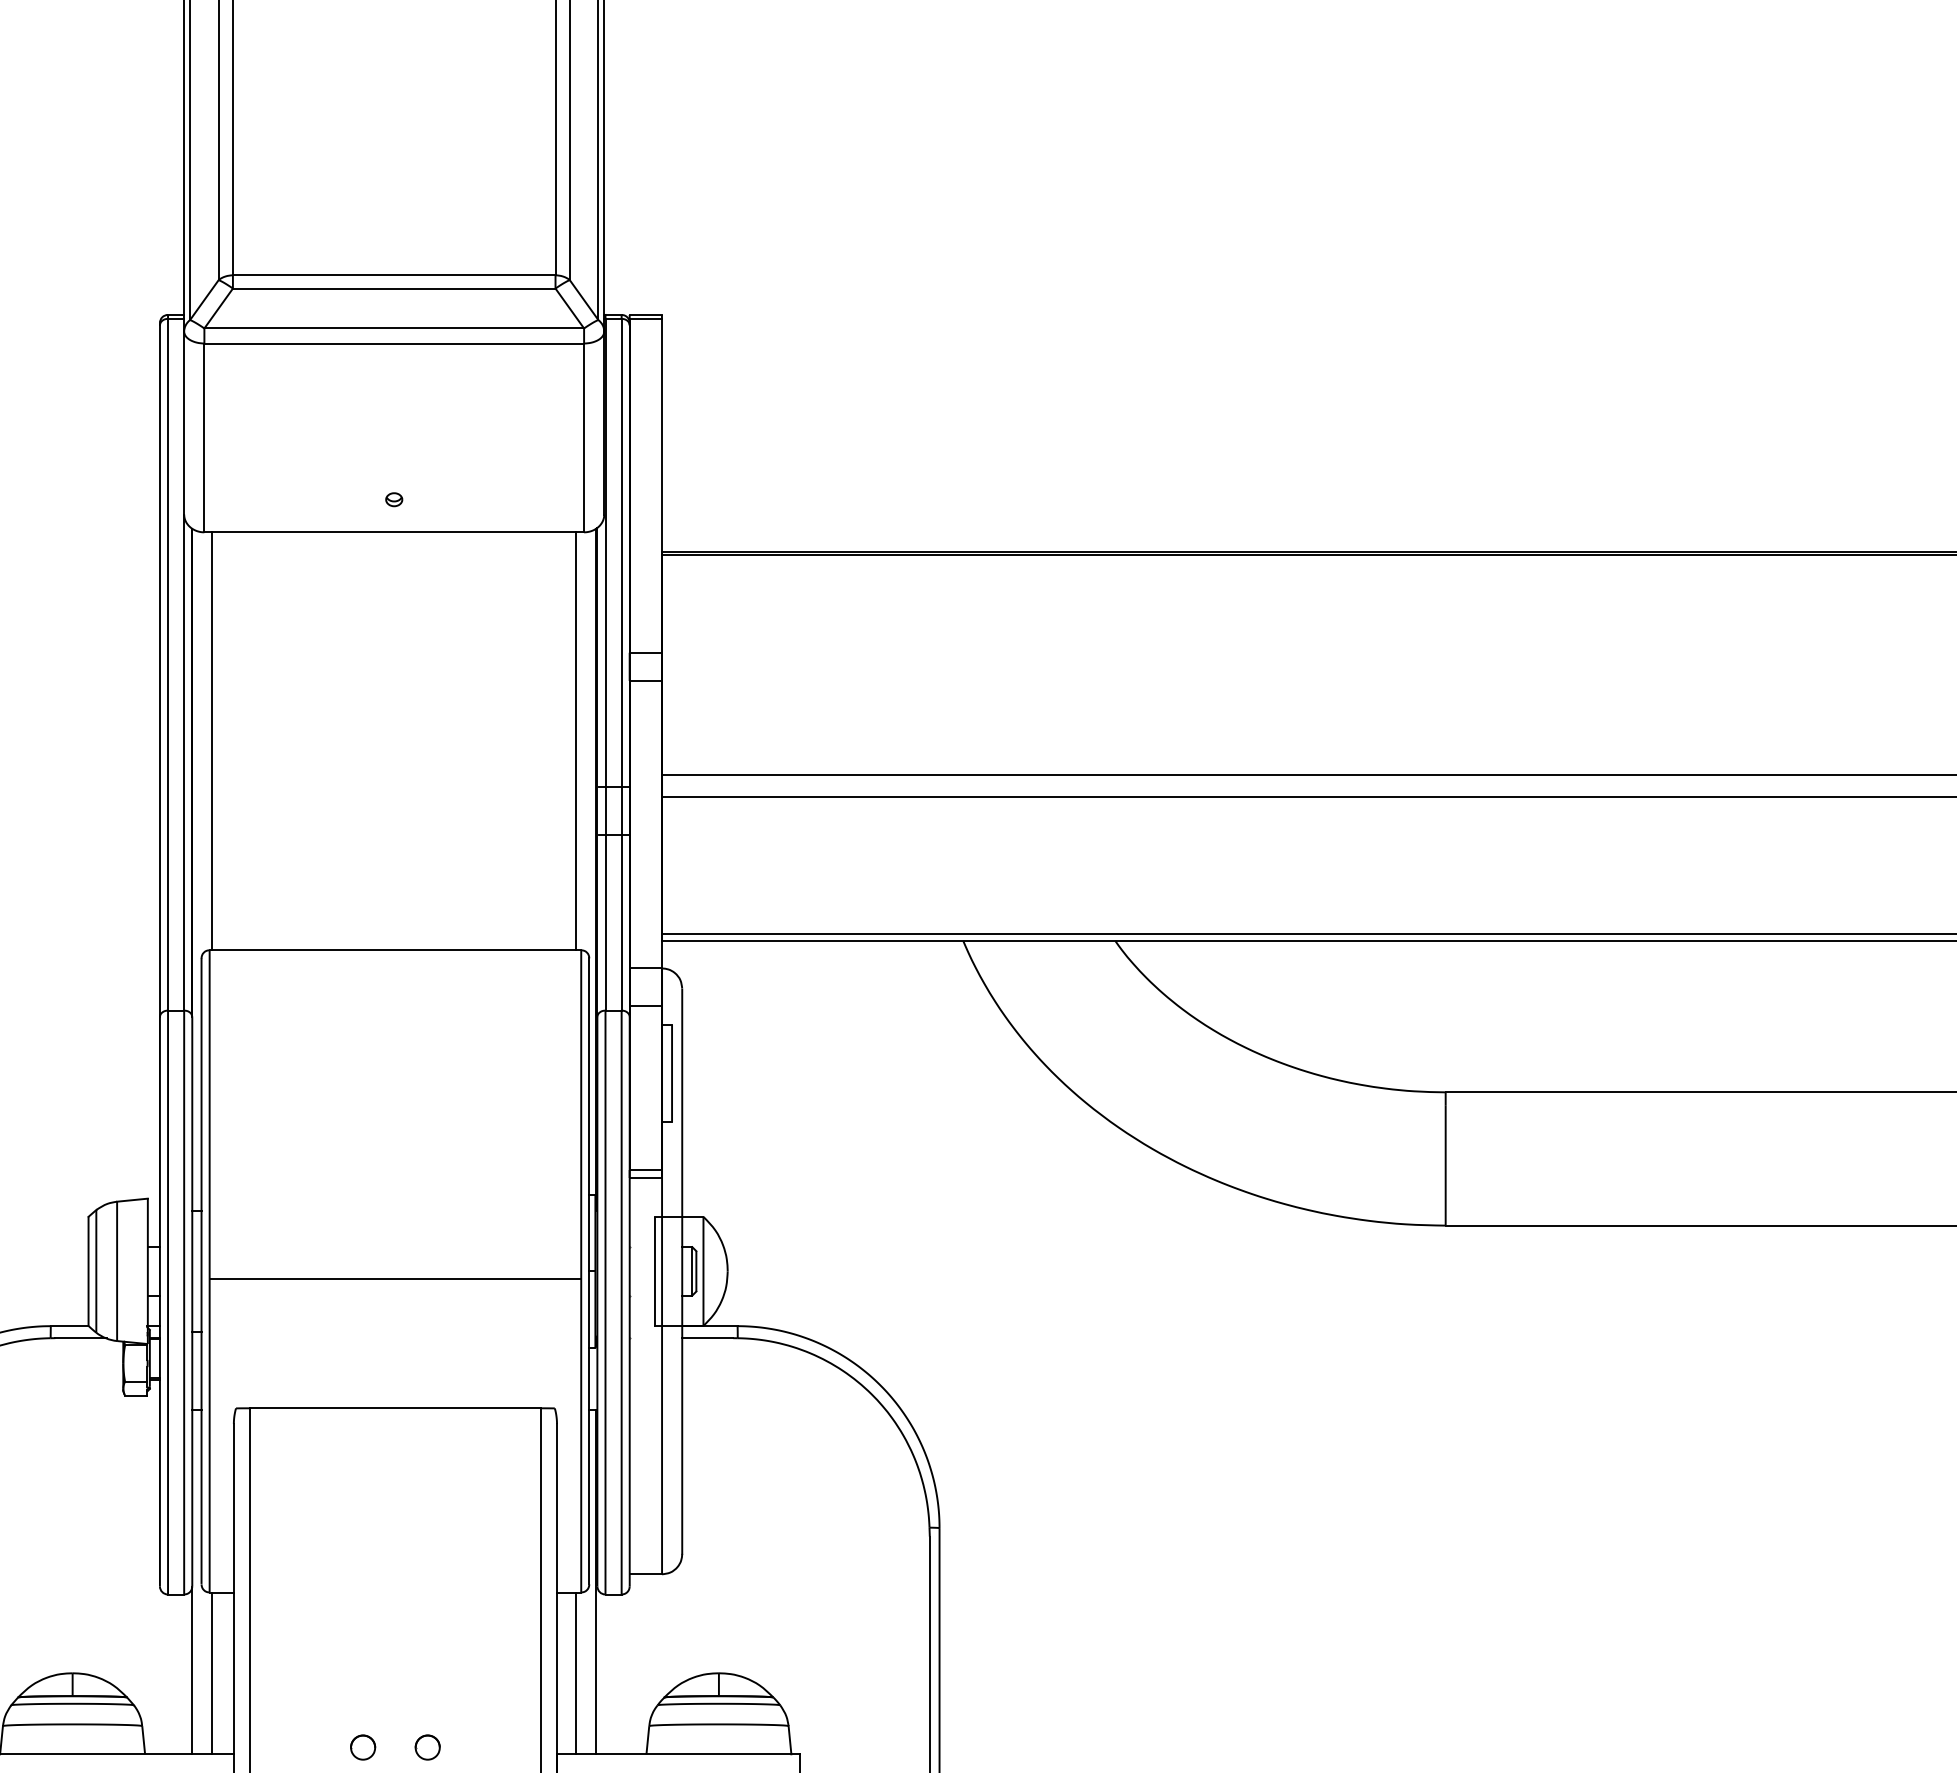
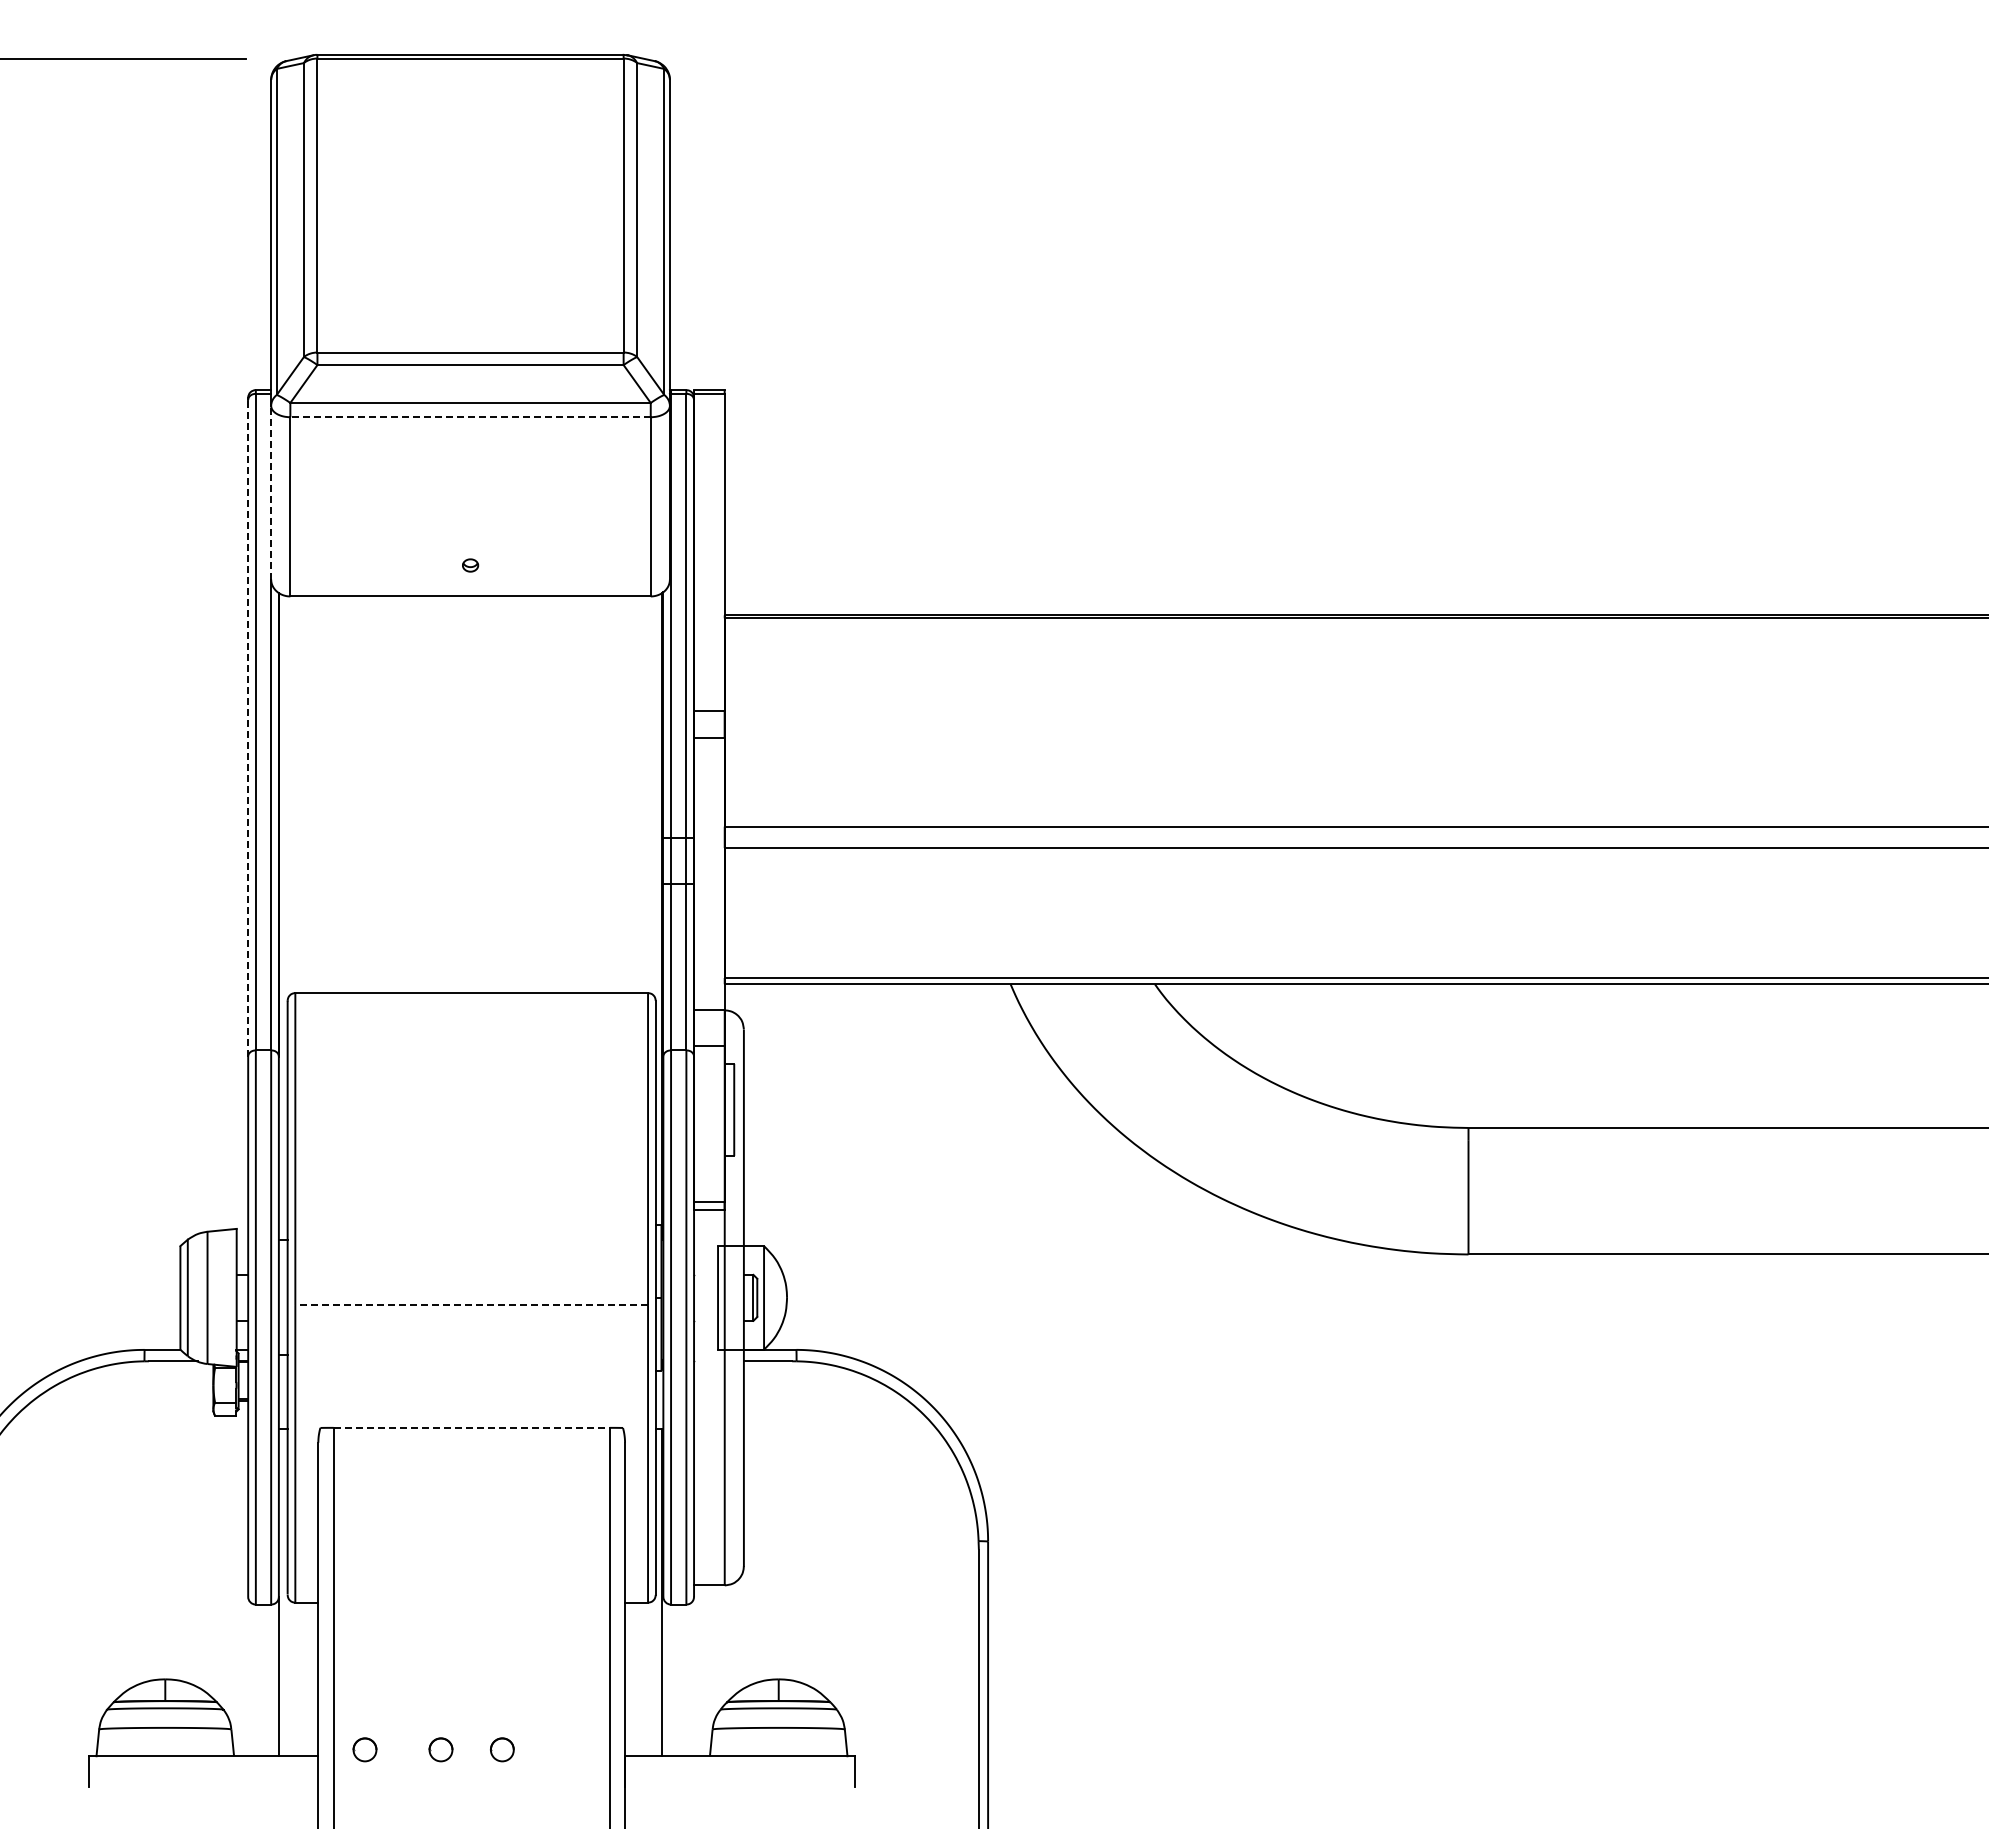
line: (394, 343) -> (470, 417), solid -> dashed
line: (184, 422) -> (271, 492), solid -> dashed
line: (160, 670) -> (248, 727), solid -> dashed
line: (212, 740) -> (298, 794), removed
line: (576, 740) -> (643, 794), removed
line: (395, 1279) -> (471, 1305), solid -> dashed
line: (396, 1407) -> (472, 1427), solid -> dashed
line: (212, 1673) -> (298, 1679), removed
line: (576, 1673) -> (643, 1679), removed
part: (282, 1747) -> (364, 1749), added

